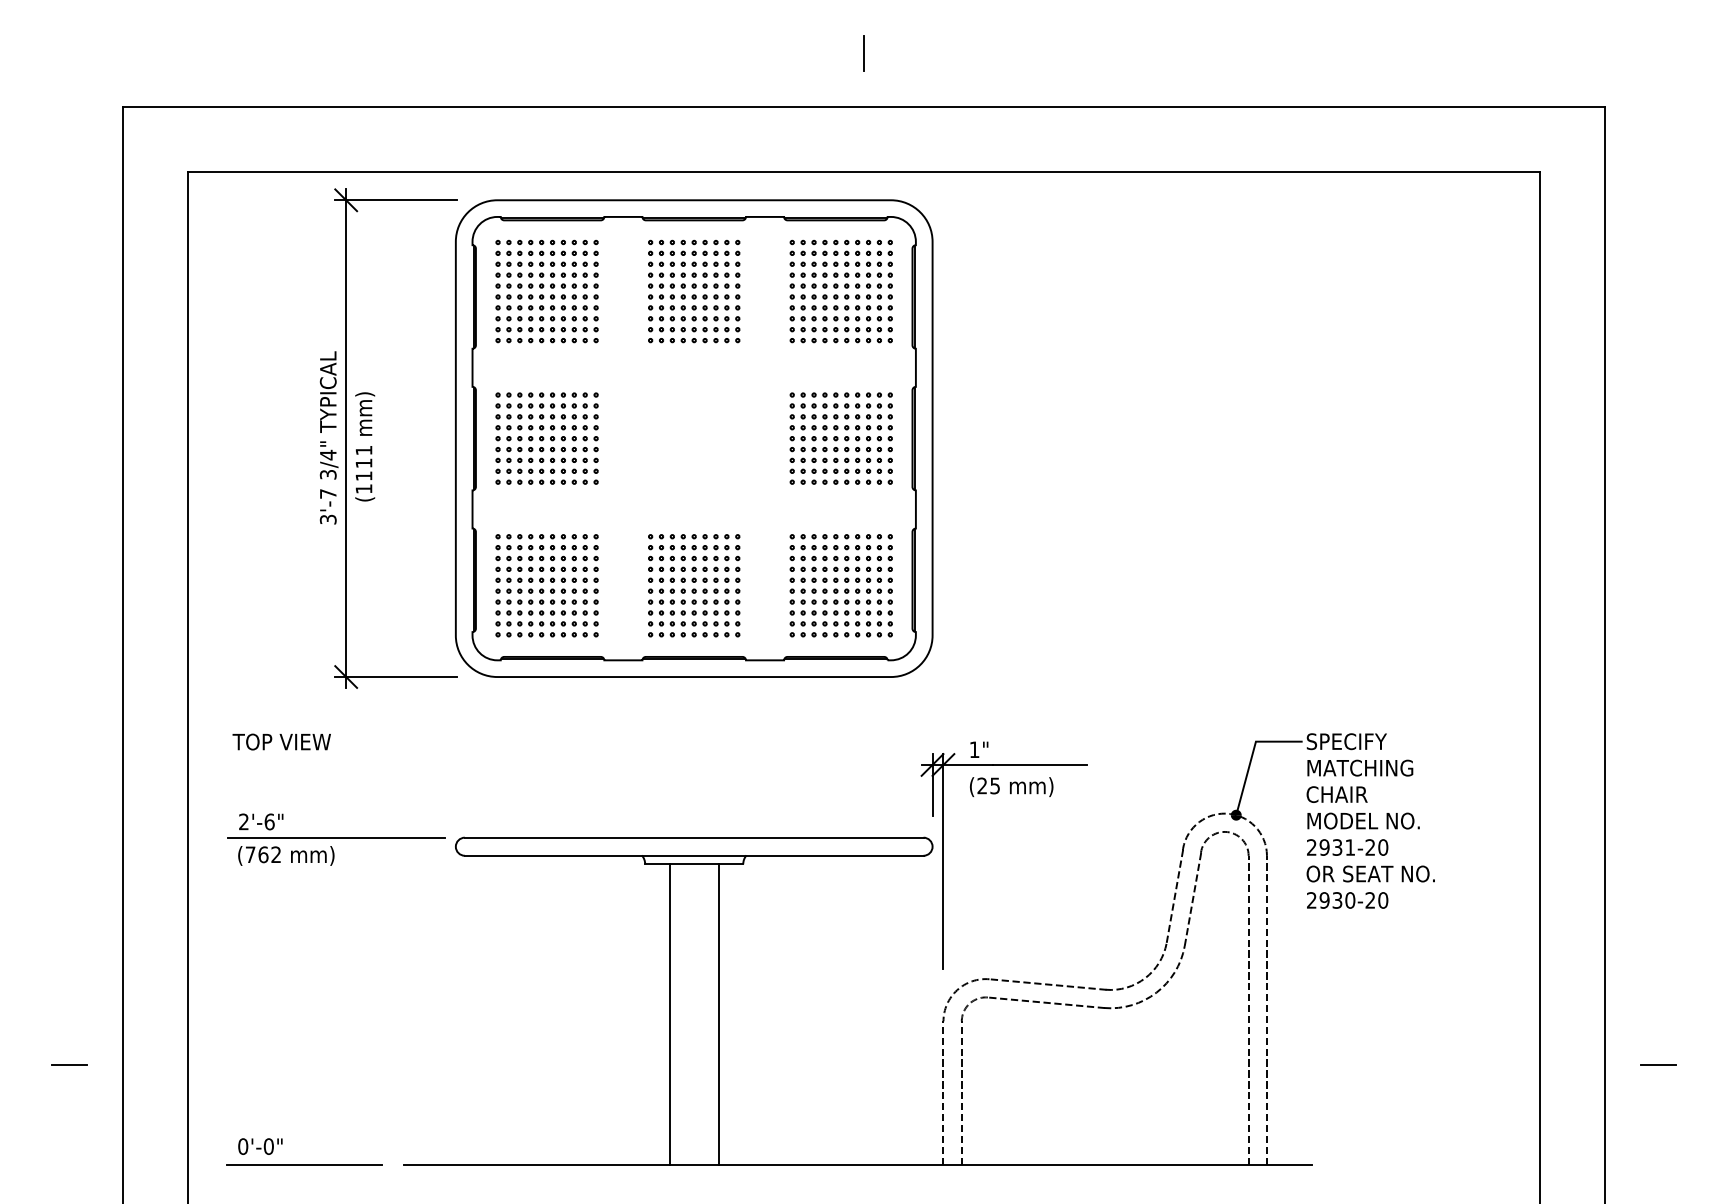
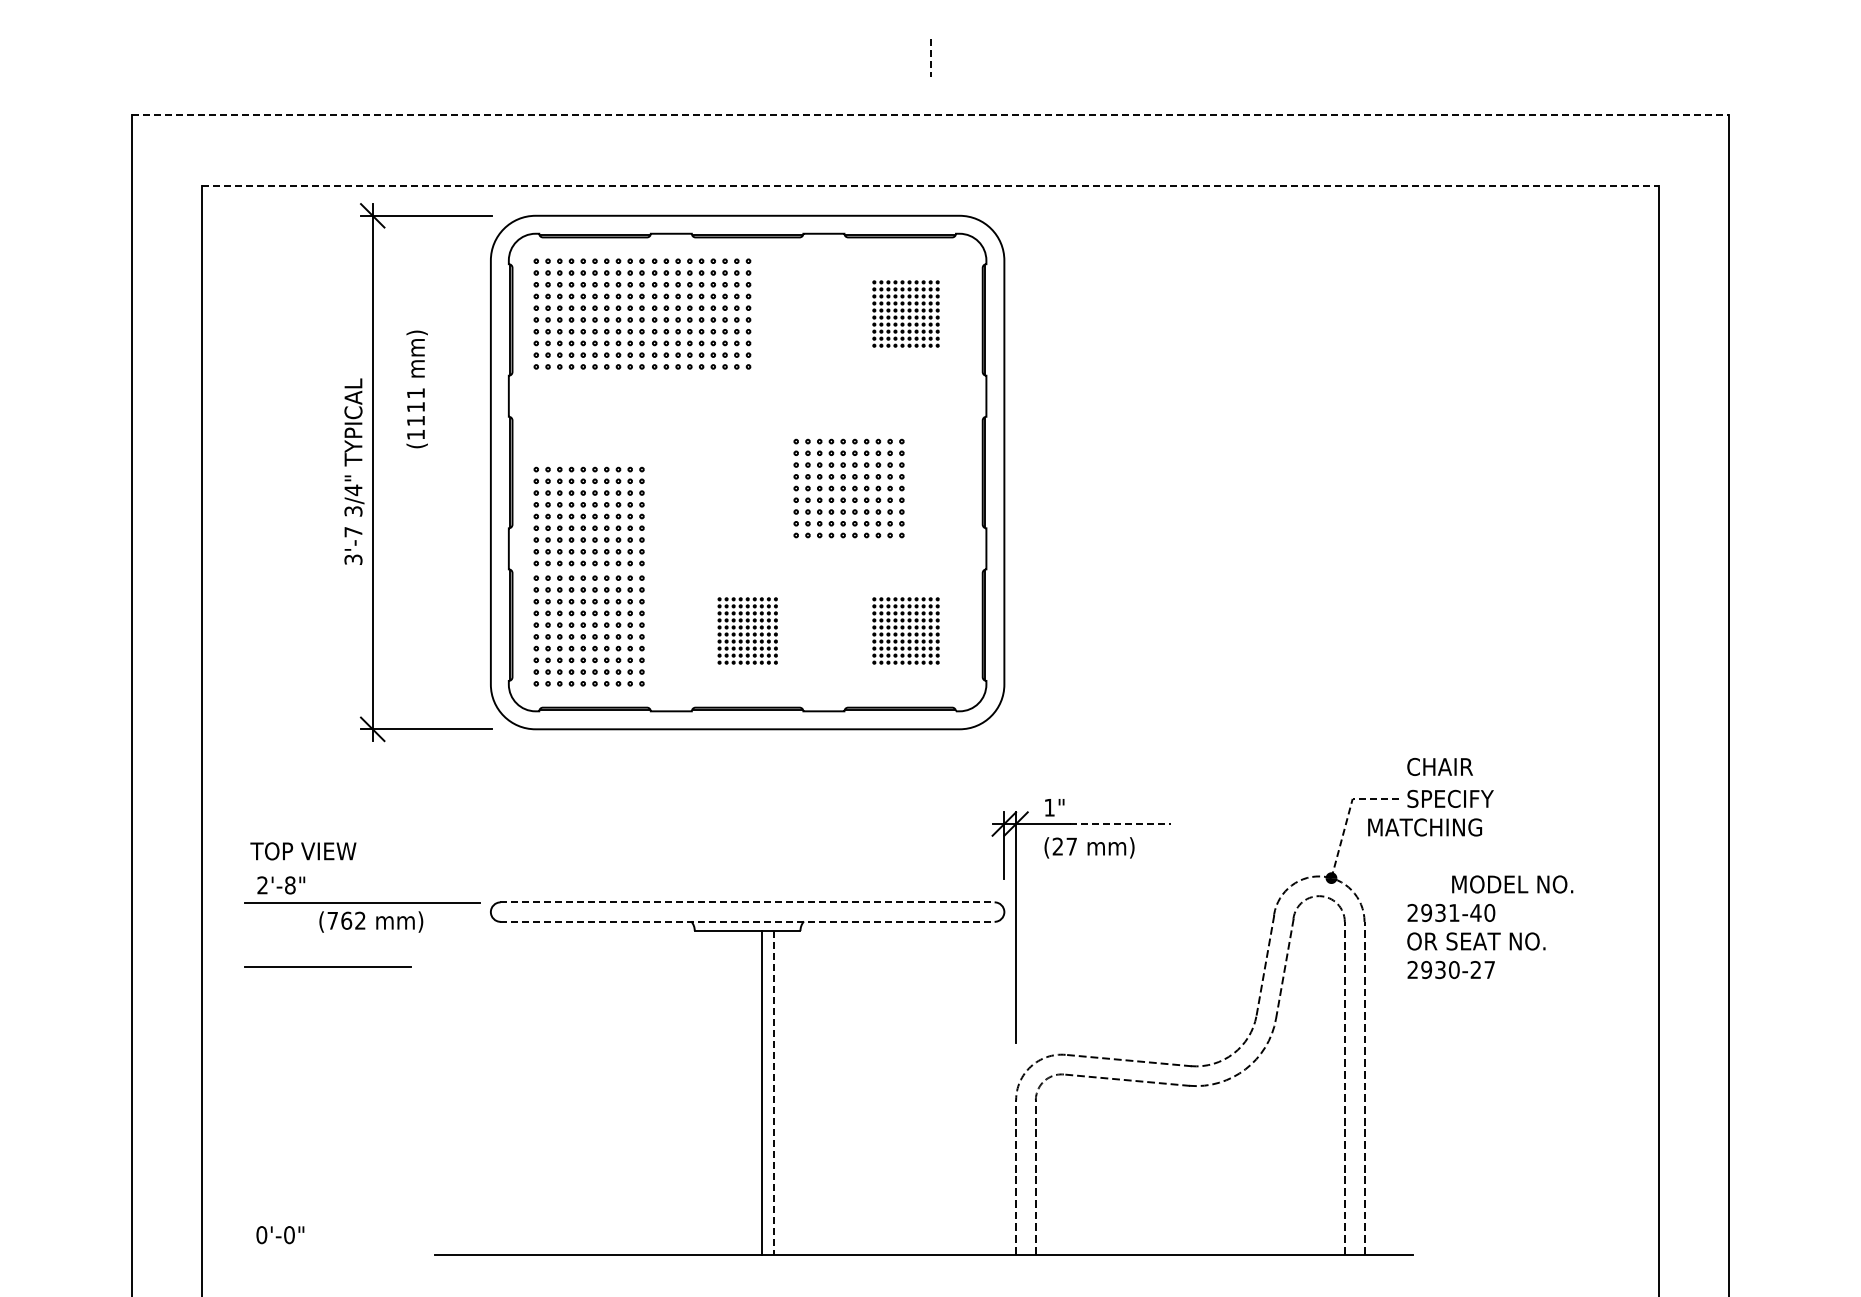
line: (864, 54) -> (930, 58), solid -> dashed
line: (864, 107) -> (930, 115), solid -> dashed
line: (864, 172) -> (930, 185), solid -> dashed
part: (694, 290) -> (701, 313), moved
part: (840, 290) -> (905, 313), size x0.6
part: (546, 438) -> (588, 516), moved
part: (840, 438) -> (848, 488), moved
text: (364, 446) -> (416, 389), moved
part: (694, 585) -> (747, 630), size x0.6
part: (840, 585) -> (905, 630), size x0.6
text: (281, 742) -> (303, 851), moved
line: (1252, 755) -> (1348, 813), solid -> dashed
line: (1040, 765) -> (1120, 824), solid -> dashed
text: (1360, 768) -> (1425, 827), moved
text: (994, 785) -> (1071, 846), (25 -> (27
text: (1336, 794) -> (1439, 766), moved
text: (1363, 821) -> (1512, 884), moved
text: (269, 822) -> (290, 885), 2'-6" -> 2'-8"
line: (695, 837) -> (748, 902), solid -> dashed
text: (1369, 847) -> (1475, 912), 2931-20 -> 2931-40
text: (286, 855) -> (371, 921), moved
line: (695, 855) -> (748, 921), solid -> dashed
text: (1382, 900) -> (1489, 970), 2930-20 -> 2930-27
line: (669, 1014) -> (762, 1092), moved
line: (719, 1014) -> (774, 1092), solid -> dashed
line: (69, 1065) -> (74, 1147), removed
line: (1658, 1065) -> (1786, 1147), removed
line: (304, 1164) -> (327, 966), moved

